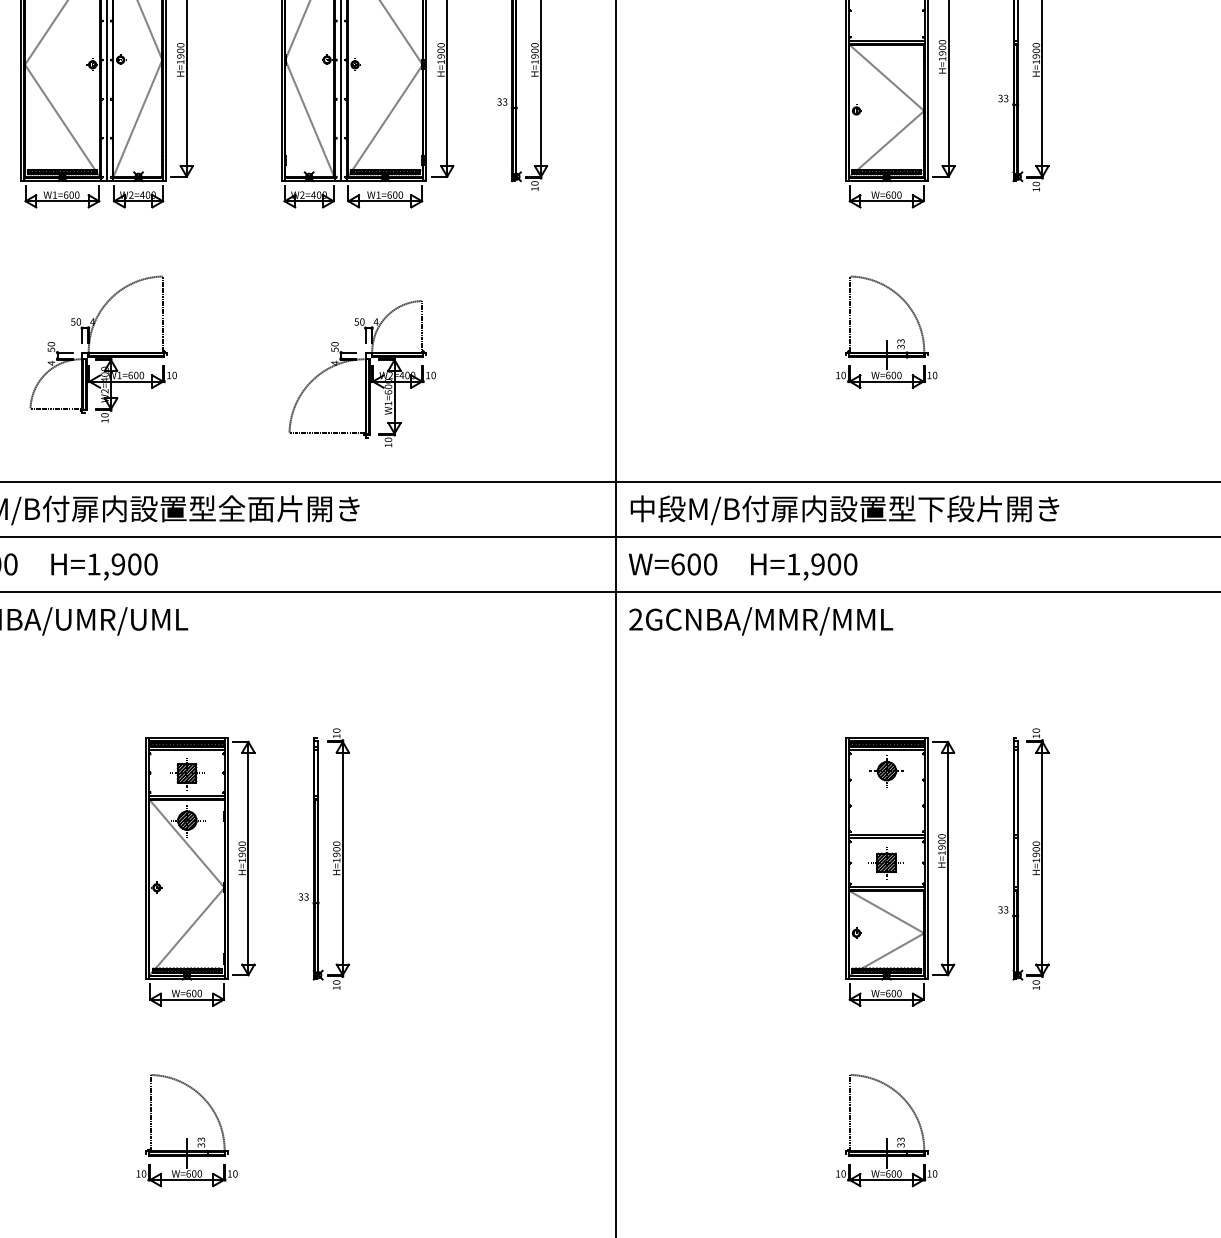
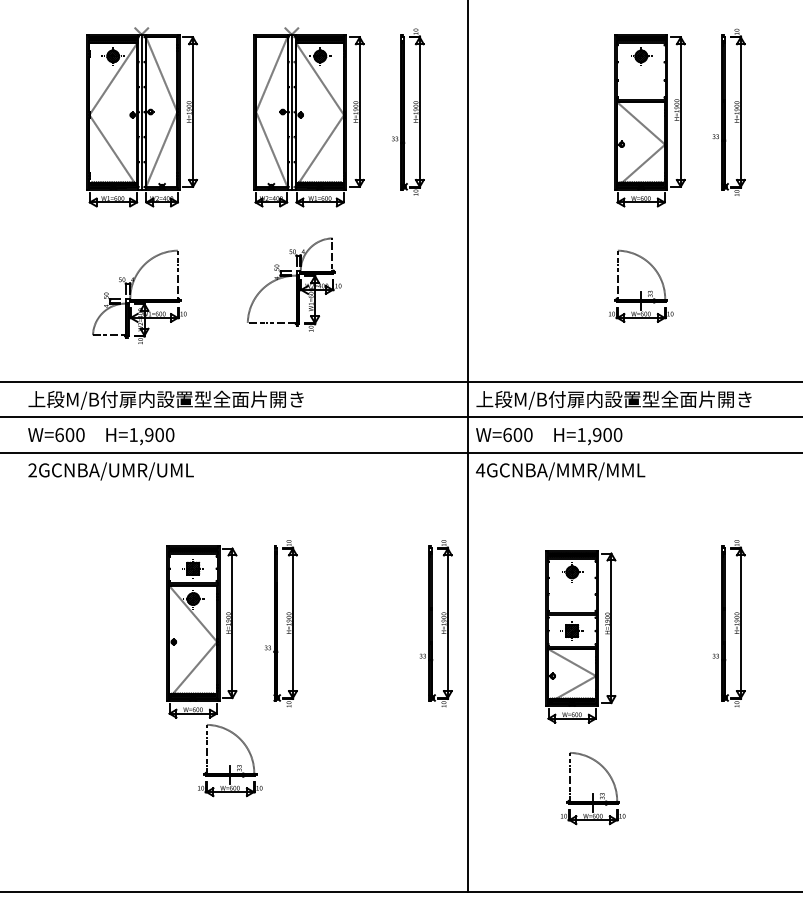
part: (362, 373) -> (294, 284), moved
text: (801, 507) -> (586, 398), 中段M/B付扉内設置型下段片開き -> 上段M/B付扉内設置型全面片開き
text: (635, 619) -> (480, 470), 2GCNBA/MMR/MML -> 4GCNBA/MMR/MML
part: (565, 858) -> (435, 623), added
part: (899, 871) -> (580, 636), moved
part: (187, 1130) -> (230, 760), moved
part: (887, 1130) -> (593, 788), moved

